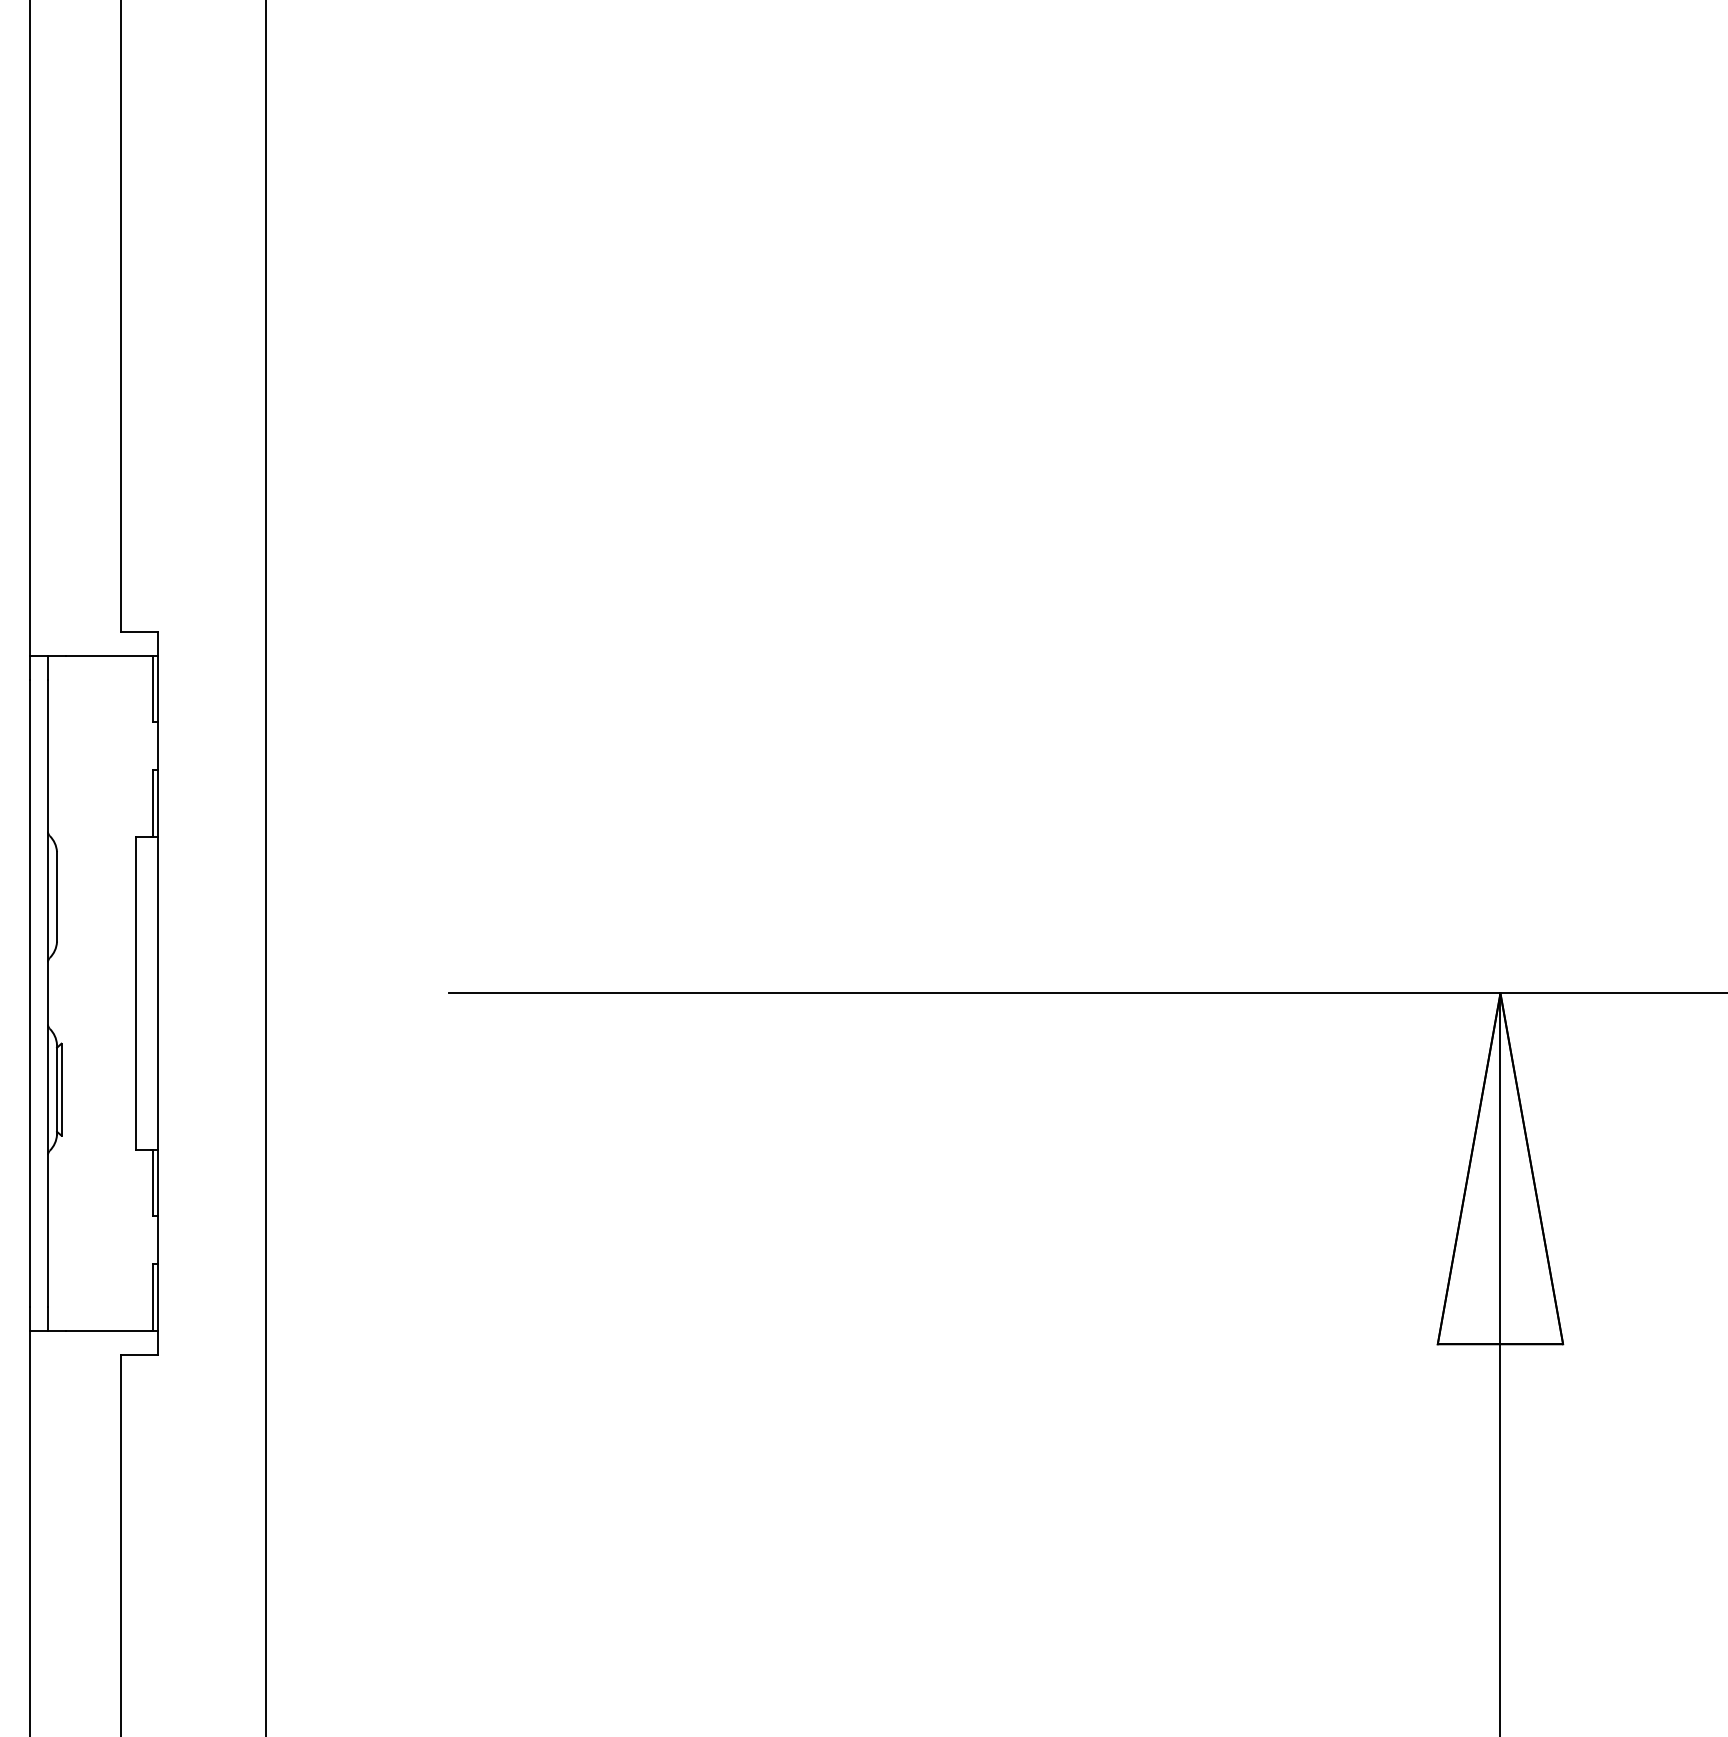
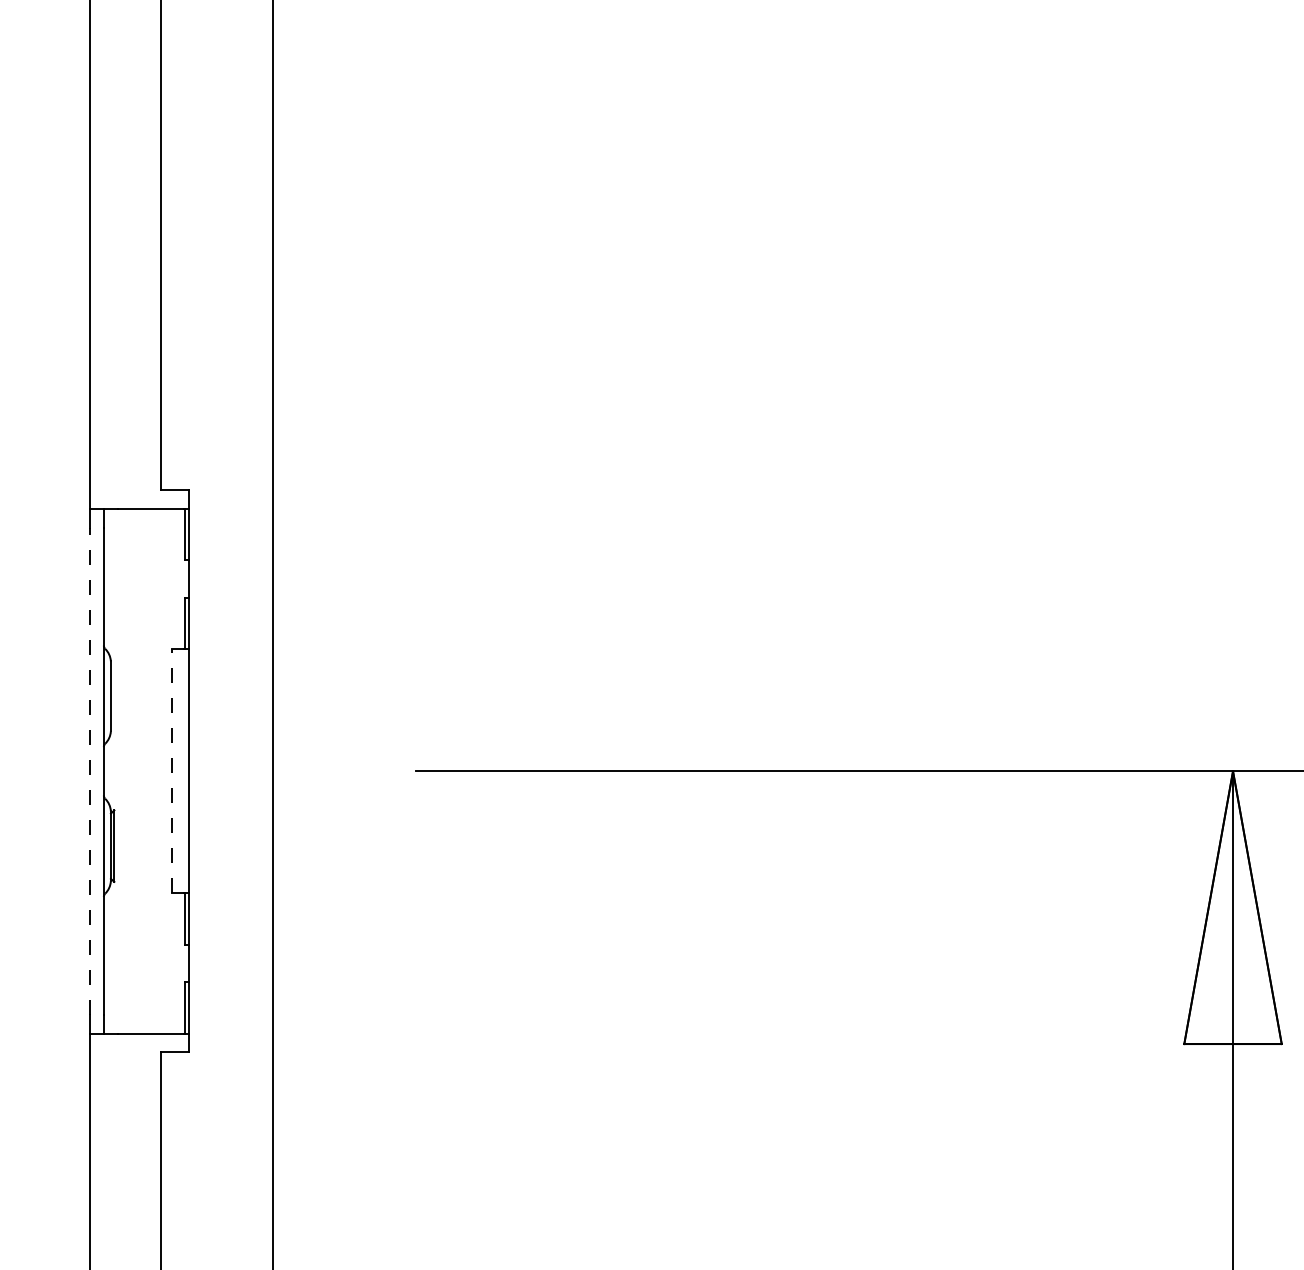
line: (29, 992) -> (89, 770), solid -> dashed
line: (135, 993) -> (171, 771), solid -> dashed

